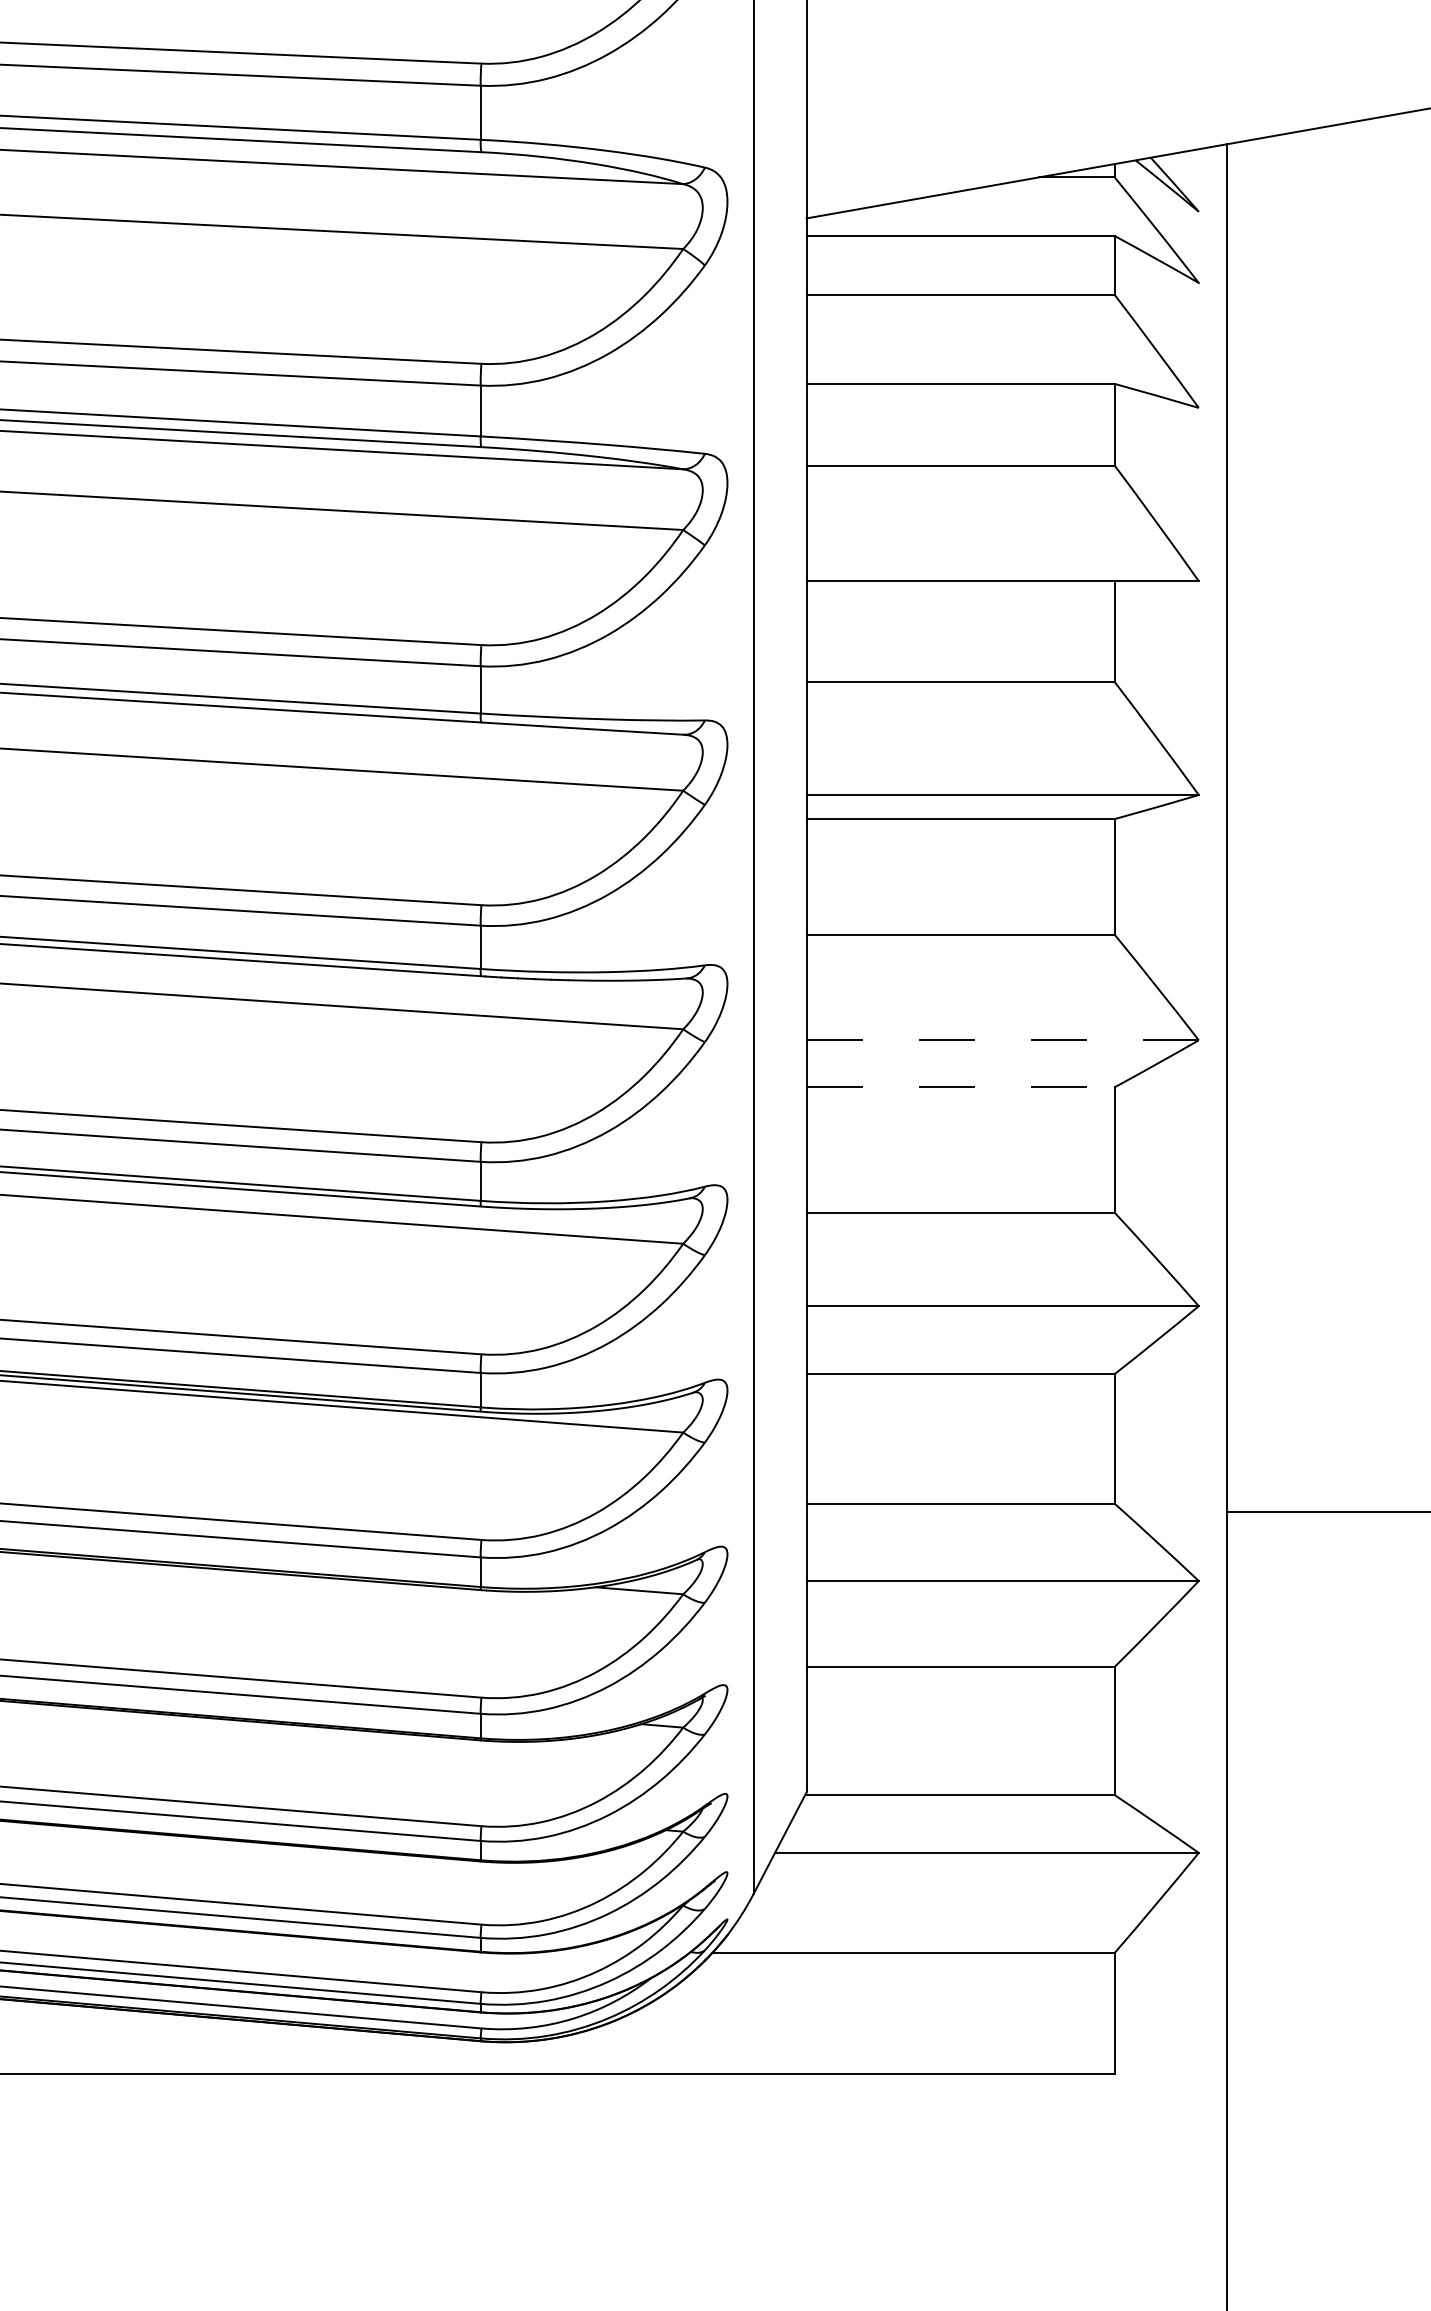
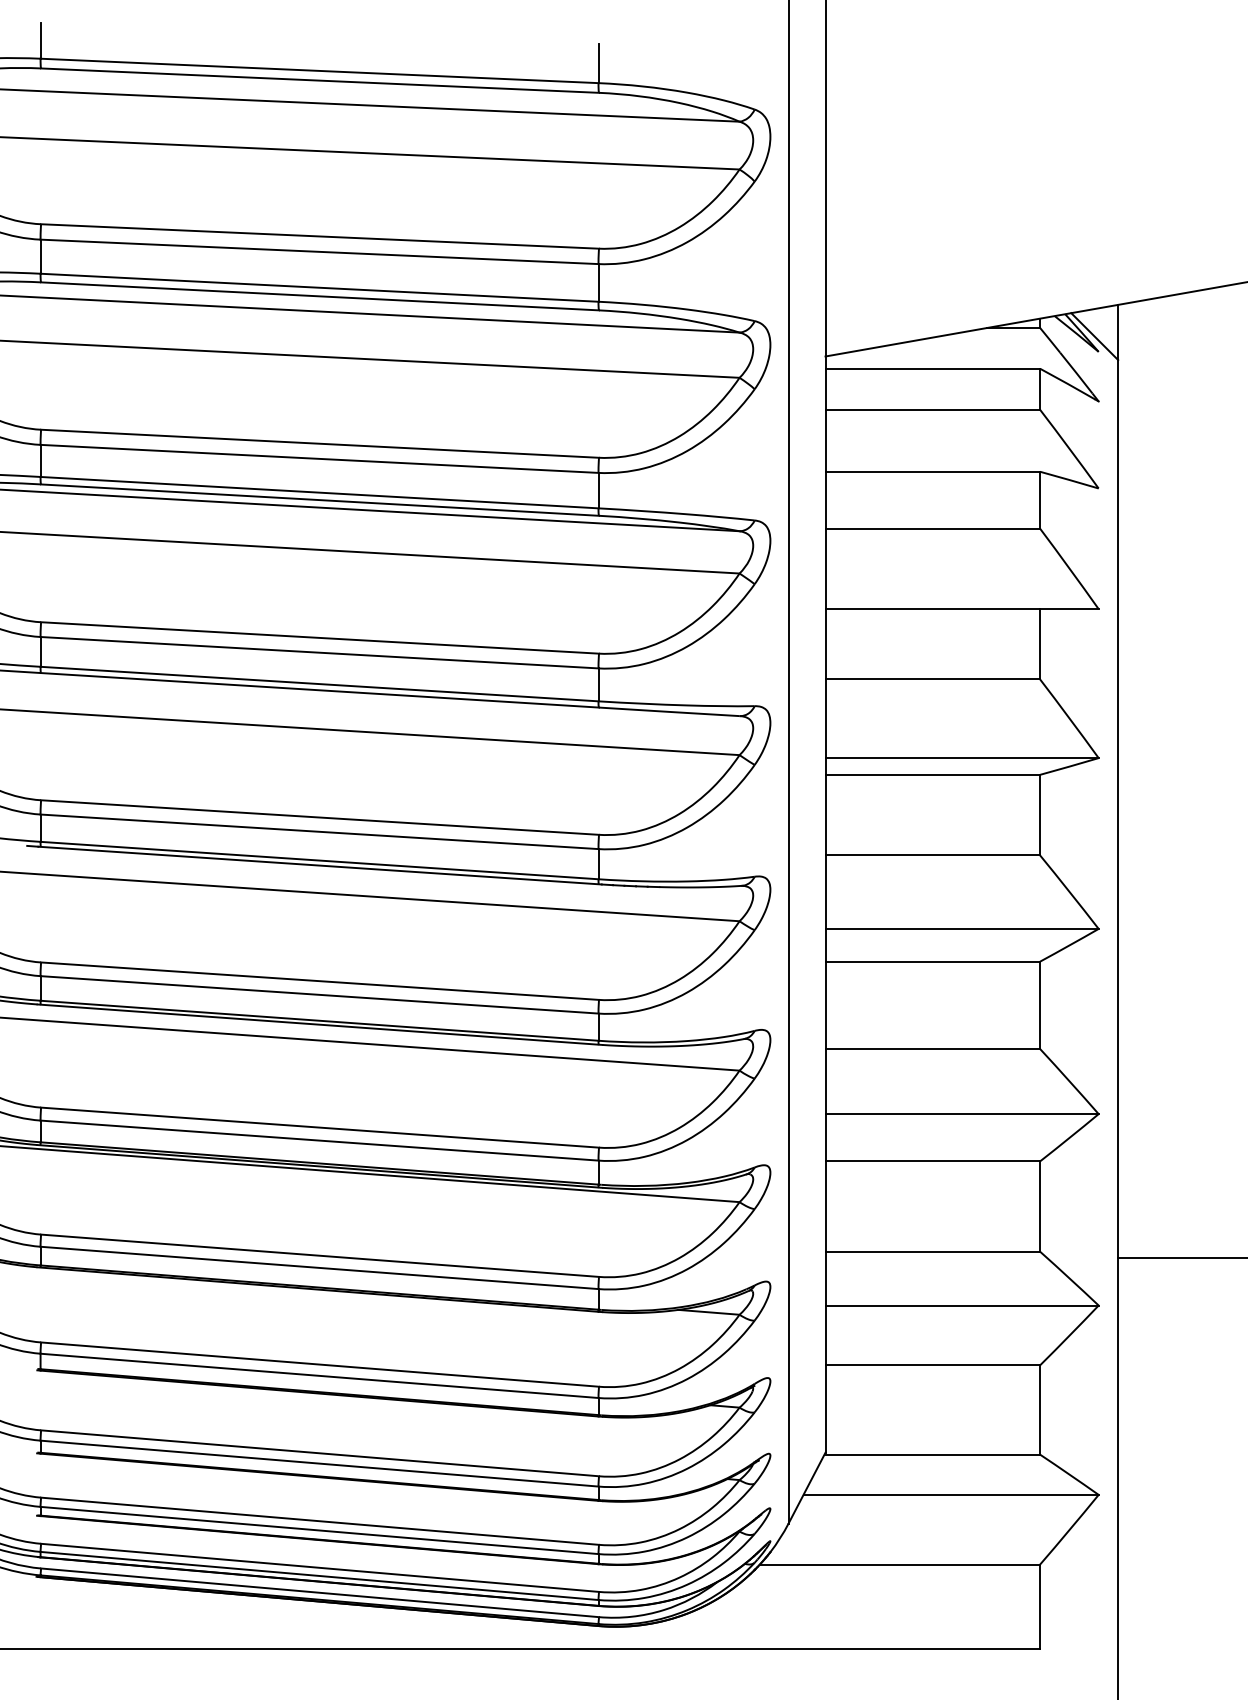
line: (1192, 189) -> (1094, 336), added
line: (1003, 1039) -> (962, 928), dashed -> solid
line: (961, 1087) -> (933, 961), dashed -> solid

